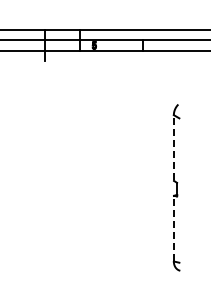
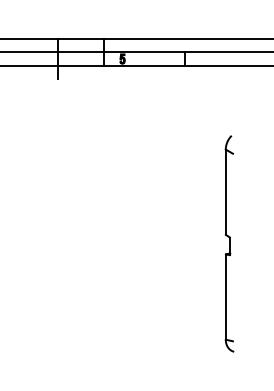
line: (173, 147) -> (225, 191), dashed -> solid
line: (173, 228) -> (225, 296), dashed -> solid

